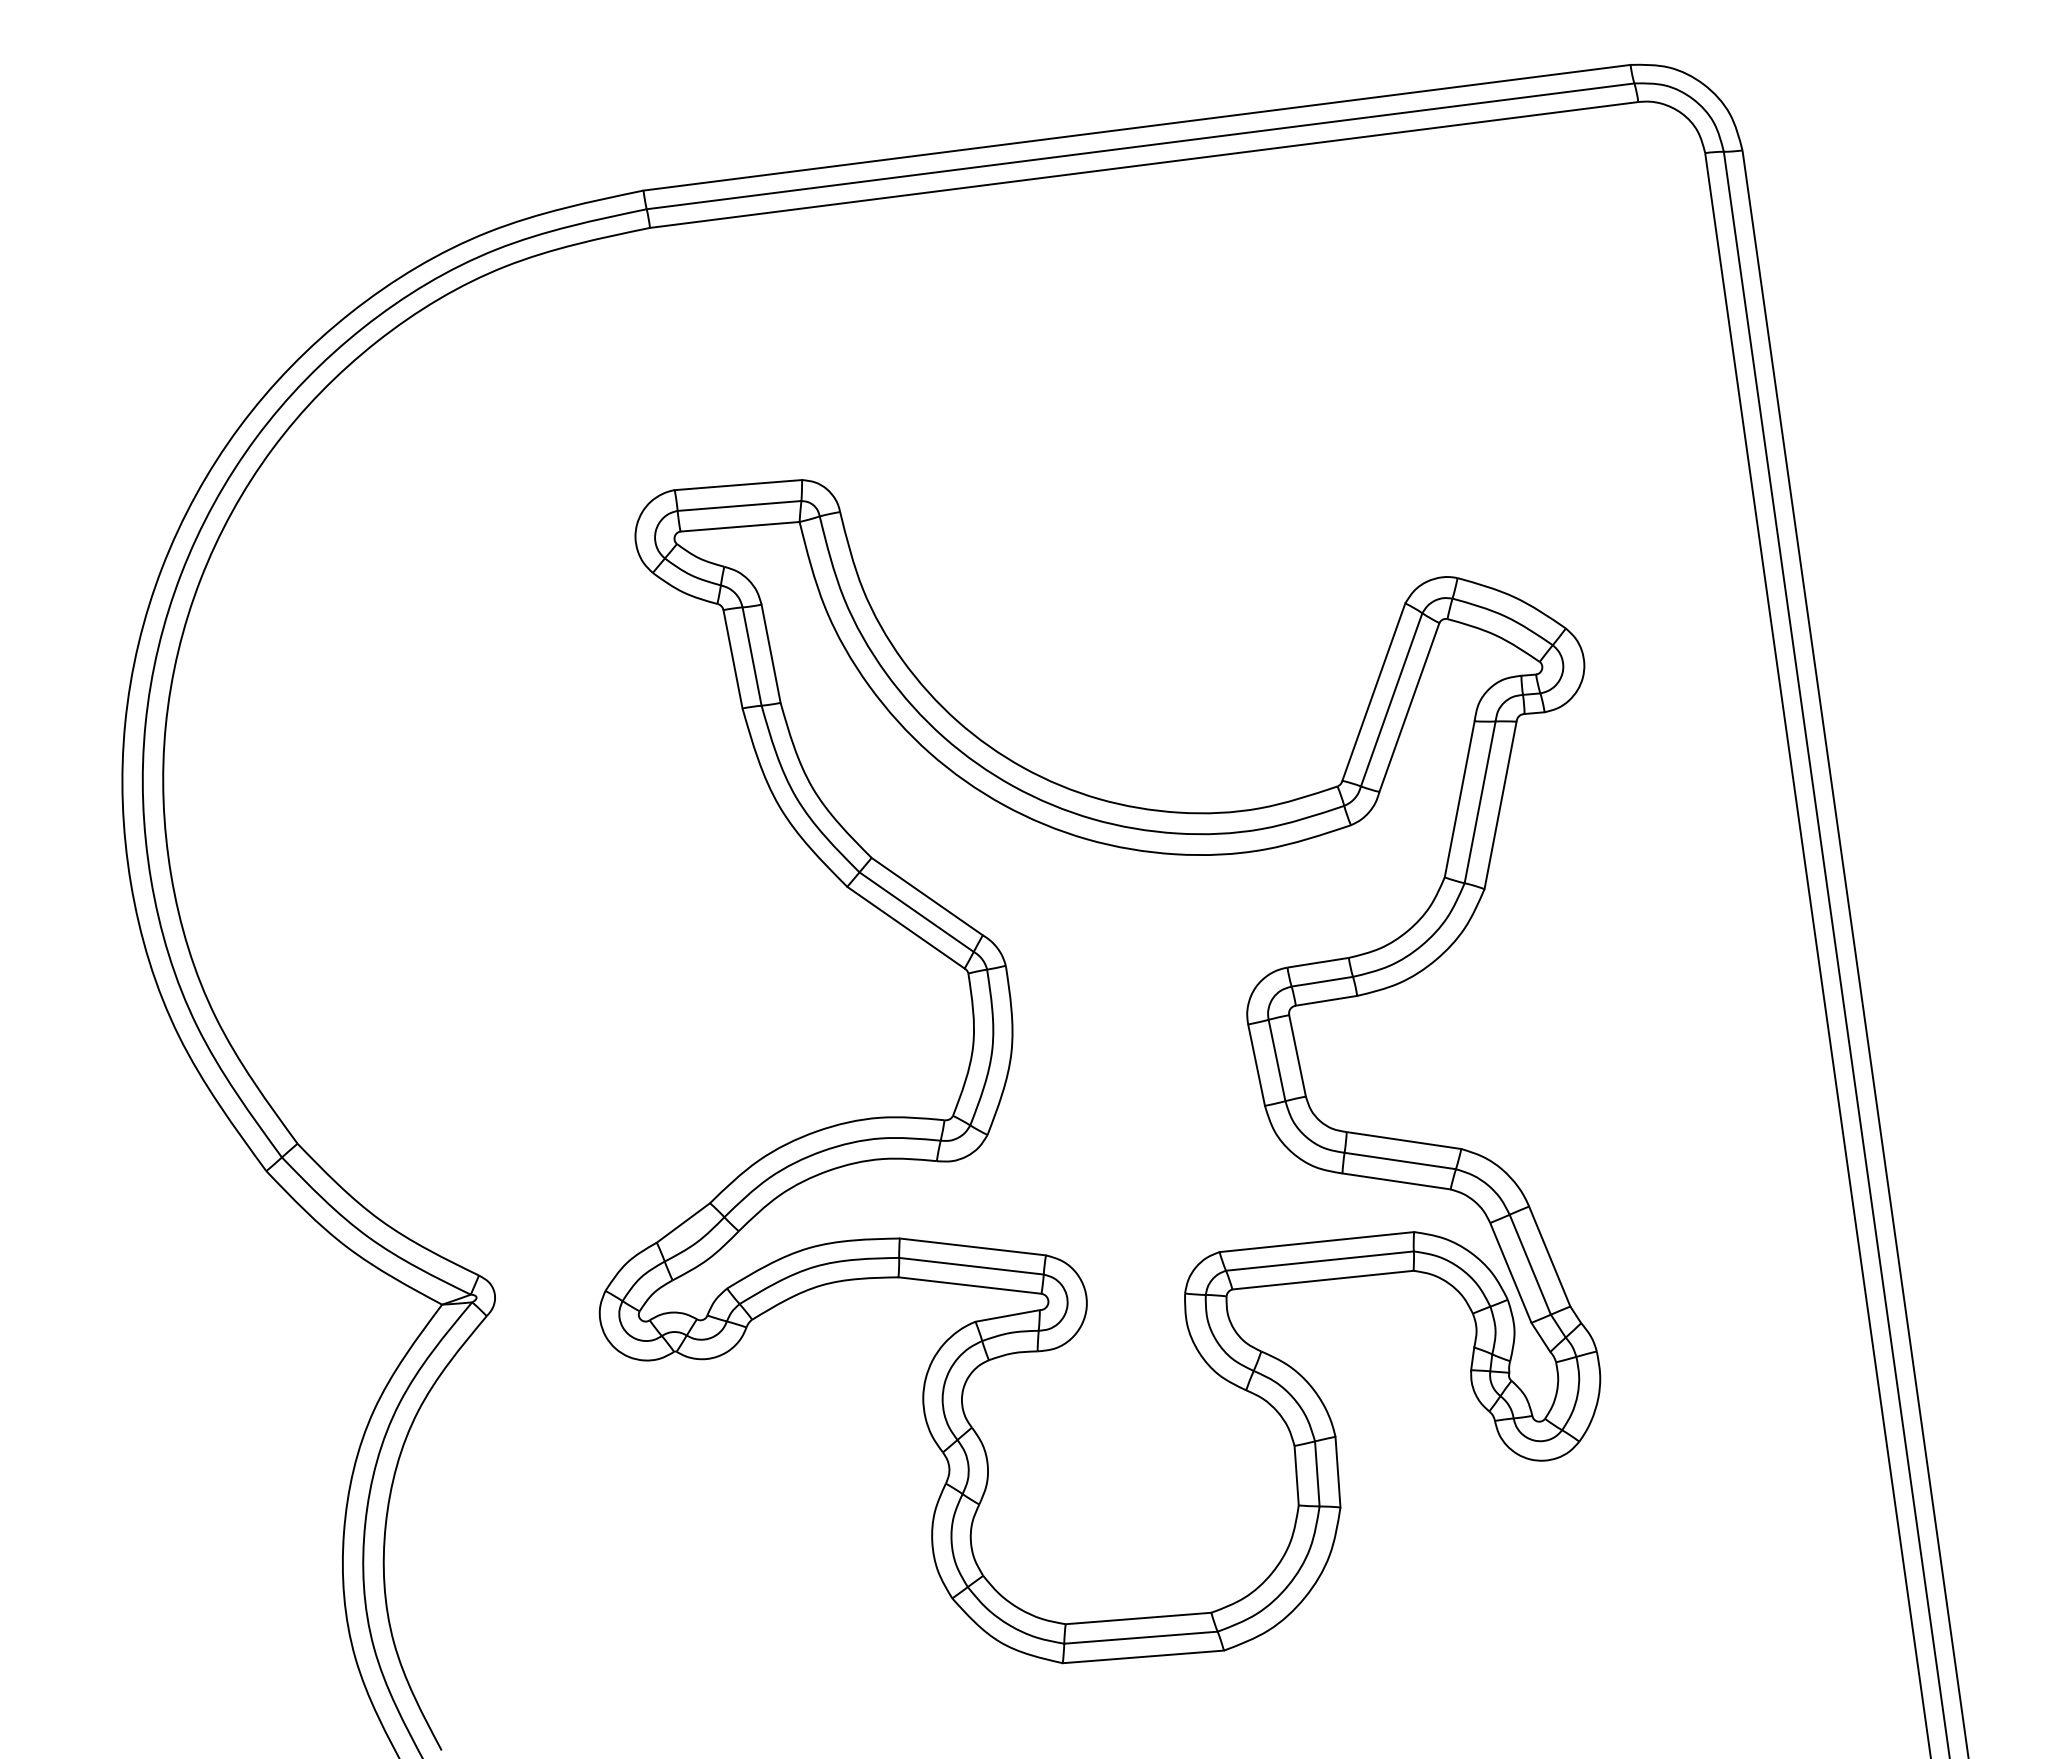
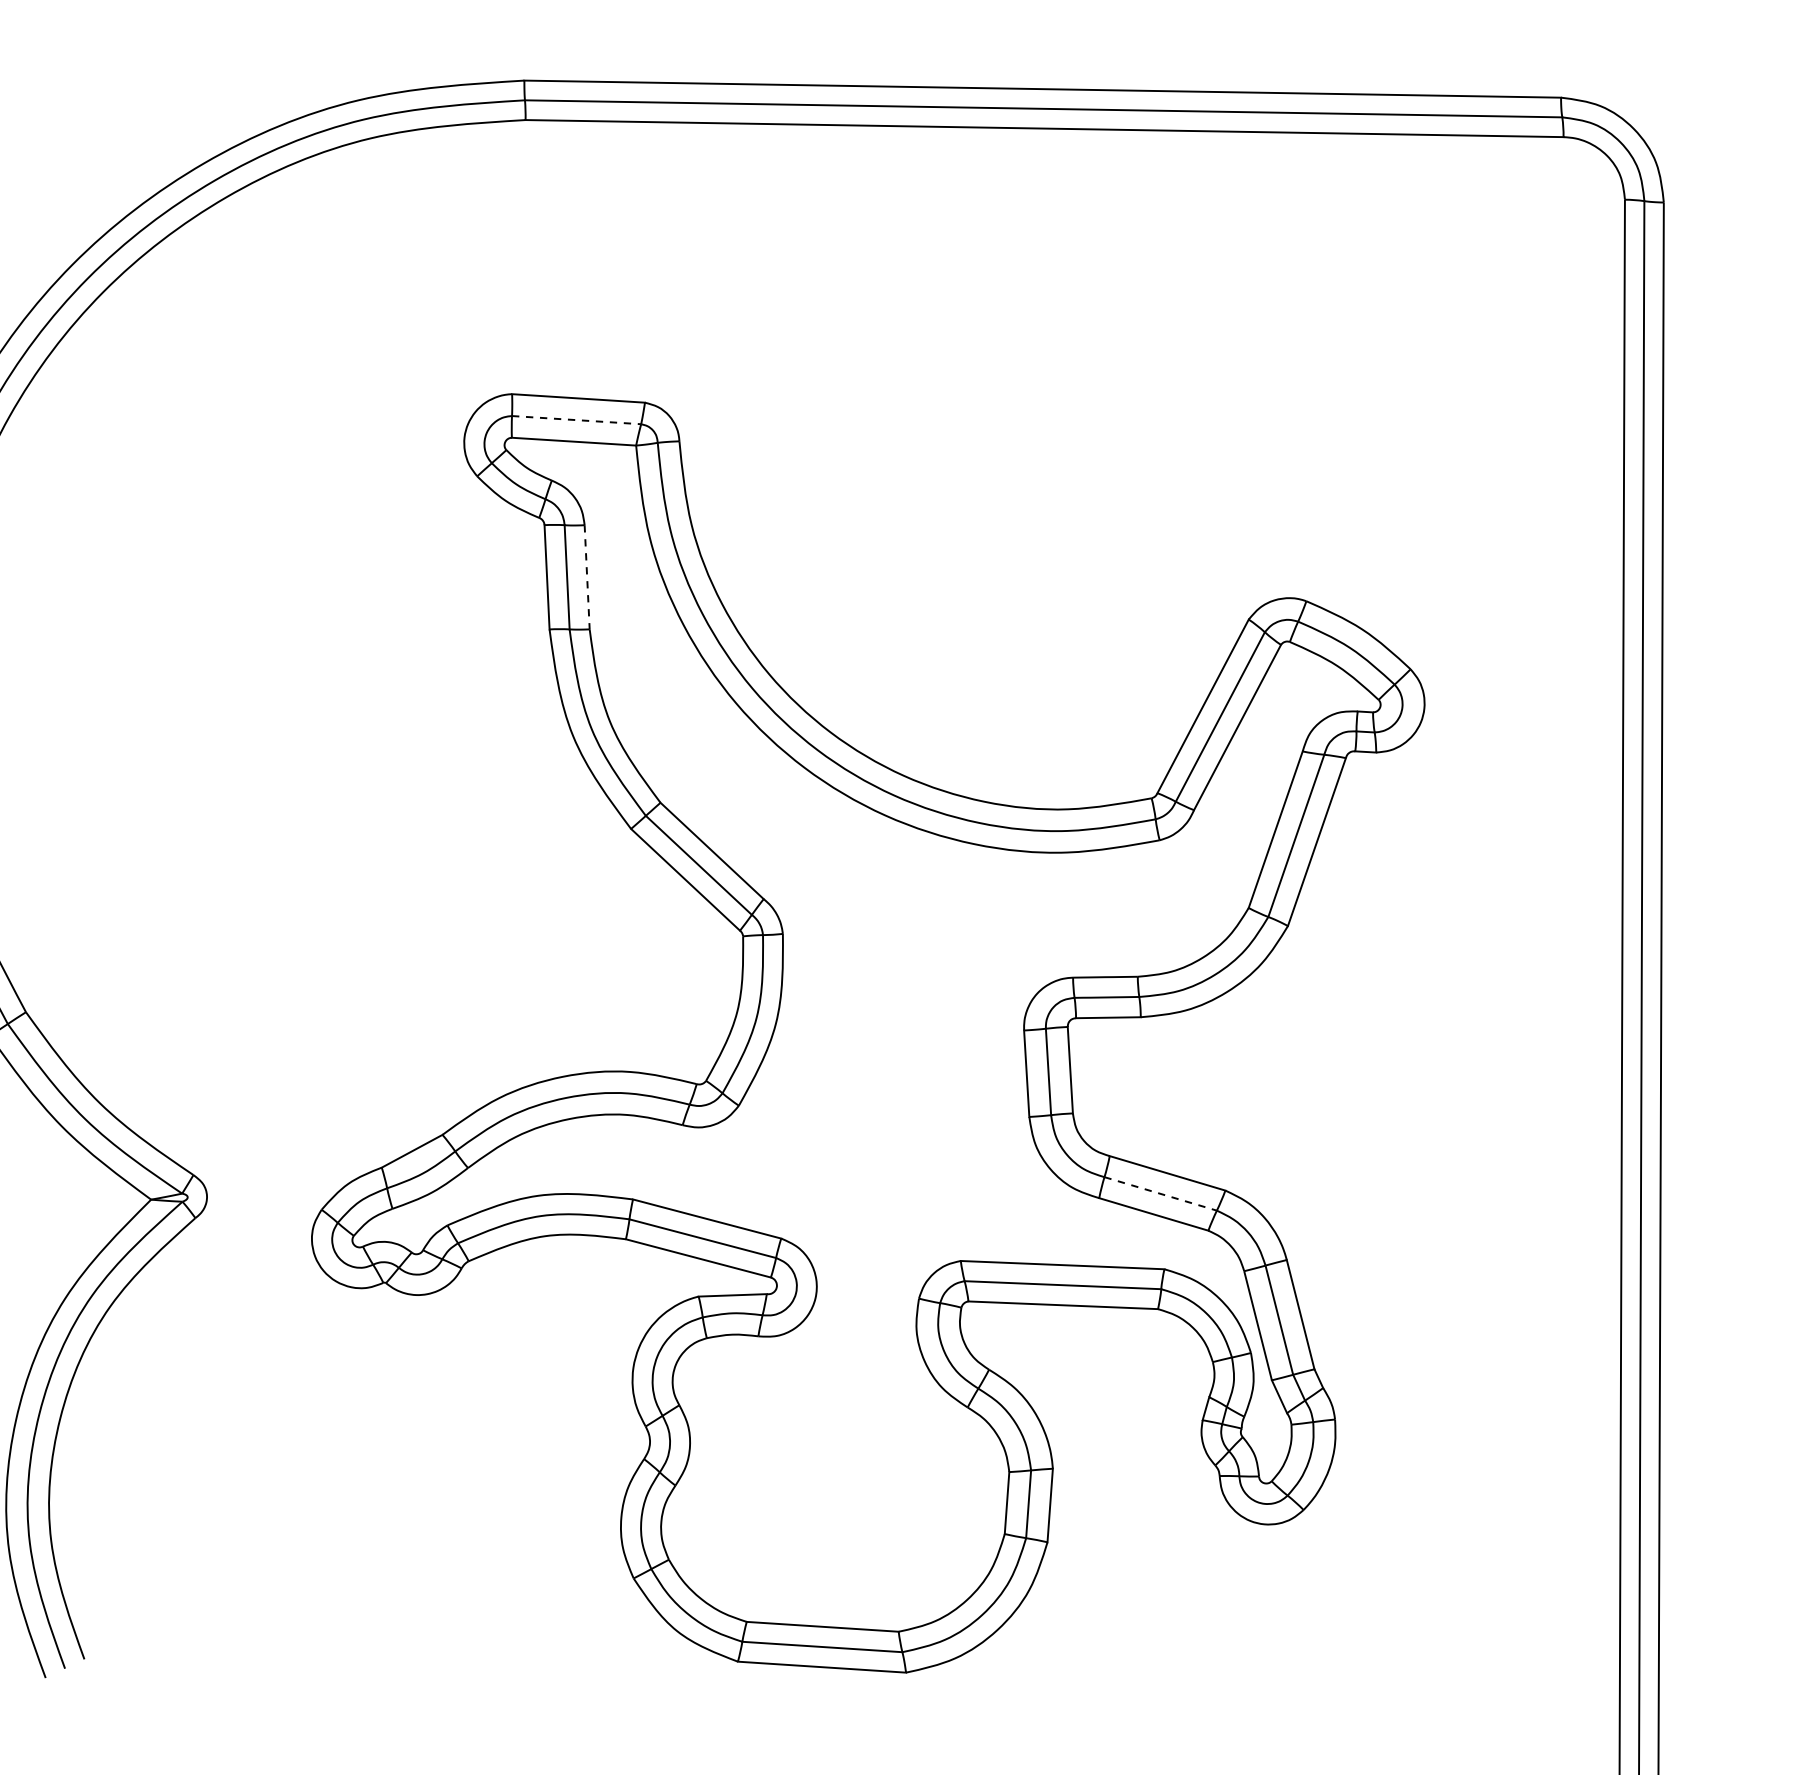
line: (740, 505) -> (577, 419), solid -> dashed
line: (771, 654) -> (587, 578), solid -> dashed
line: (1400, 1161) -> (1160, 1194), solid -> dashed

